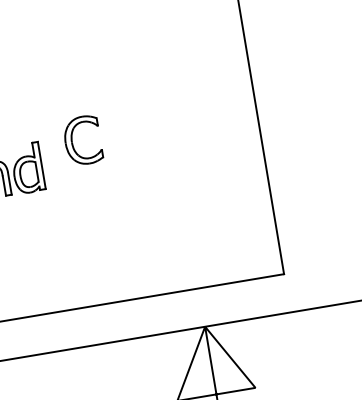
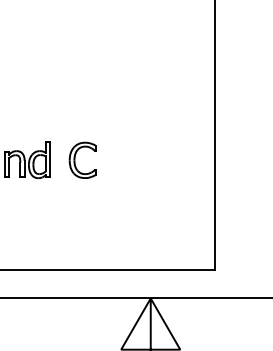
part: (73, 141) -> (75, 159), moved

